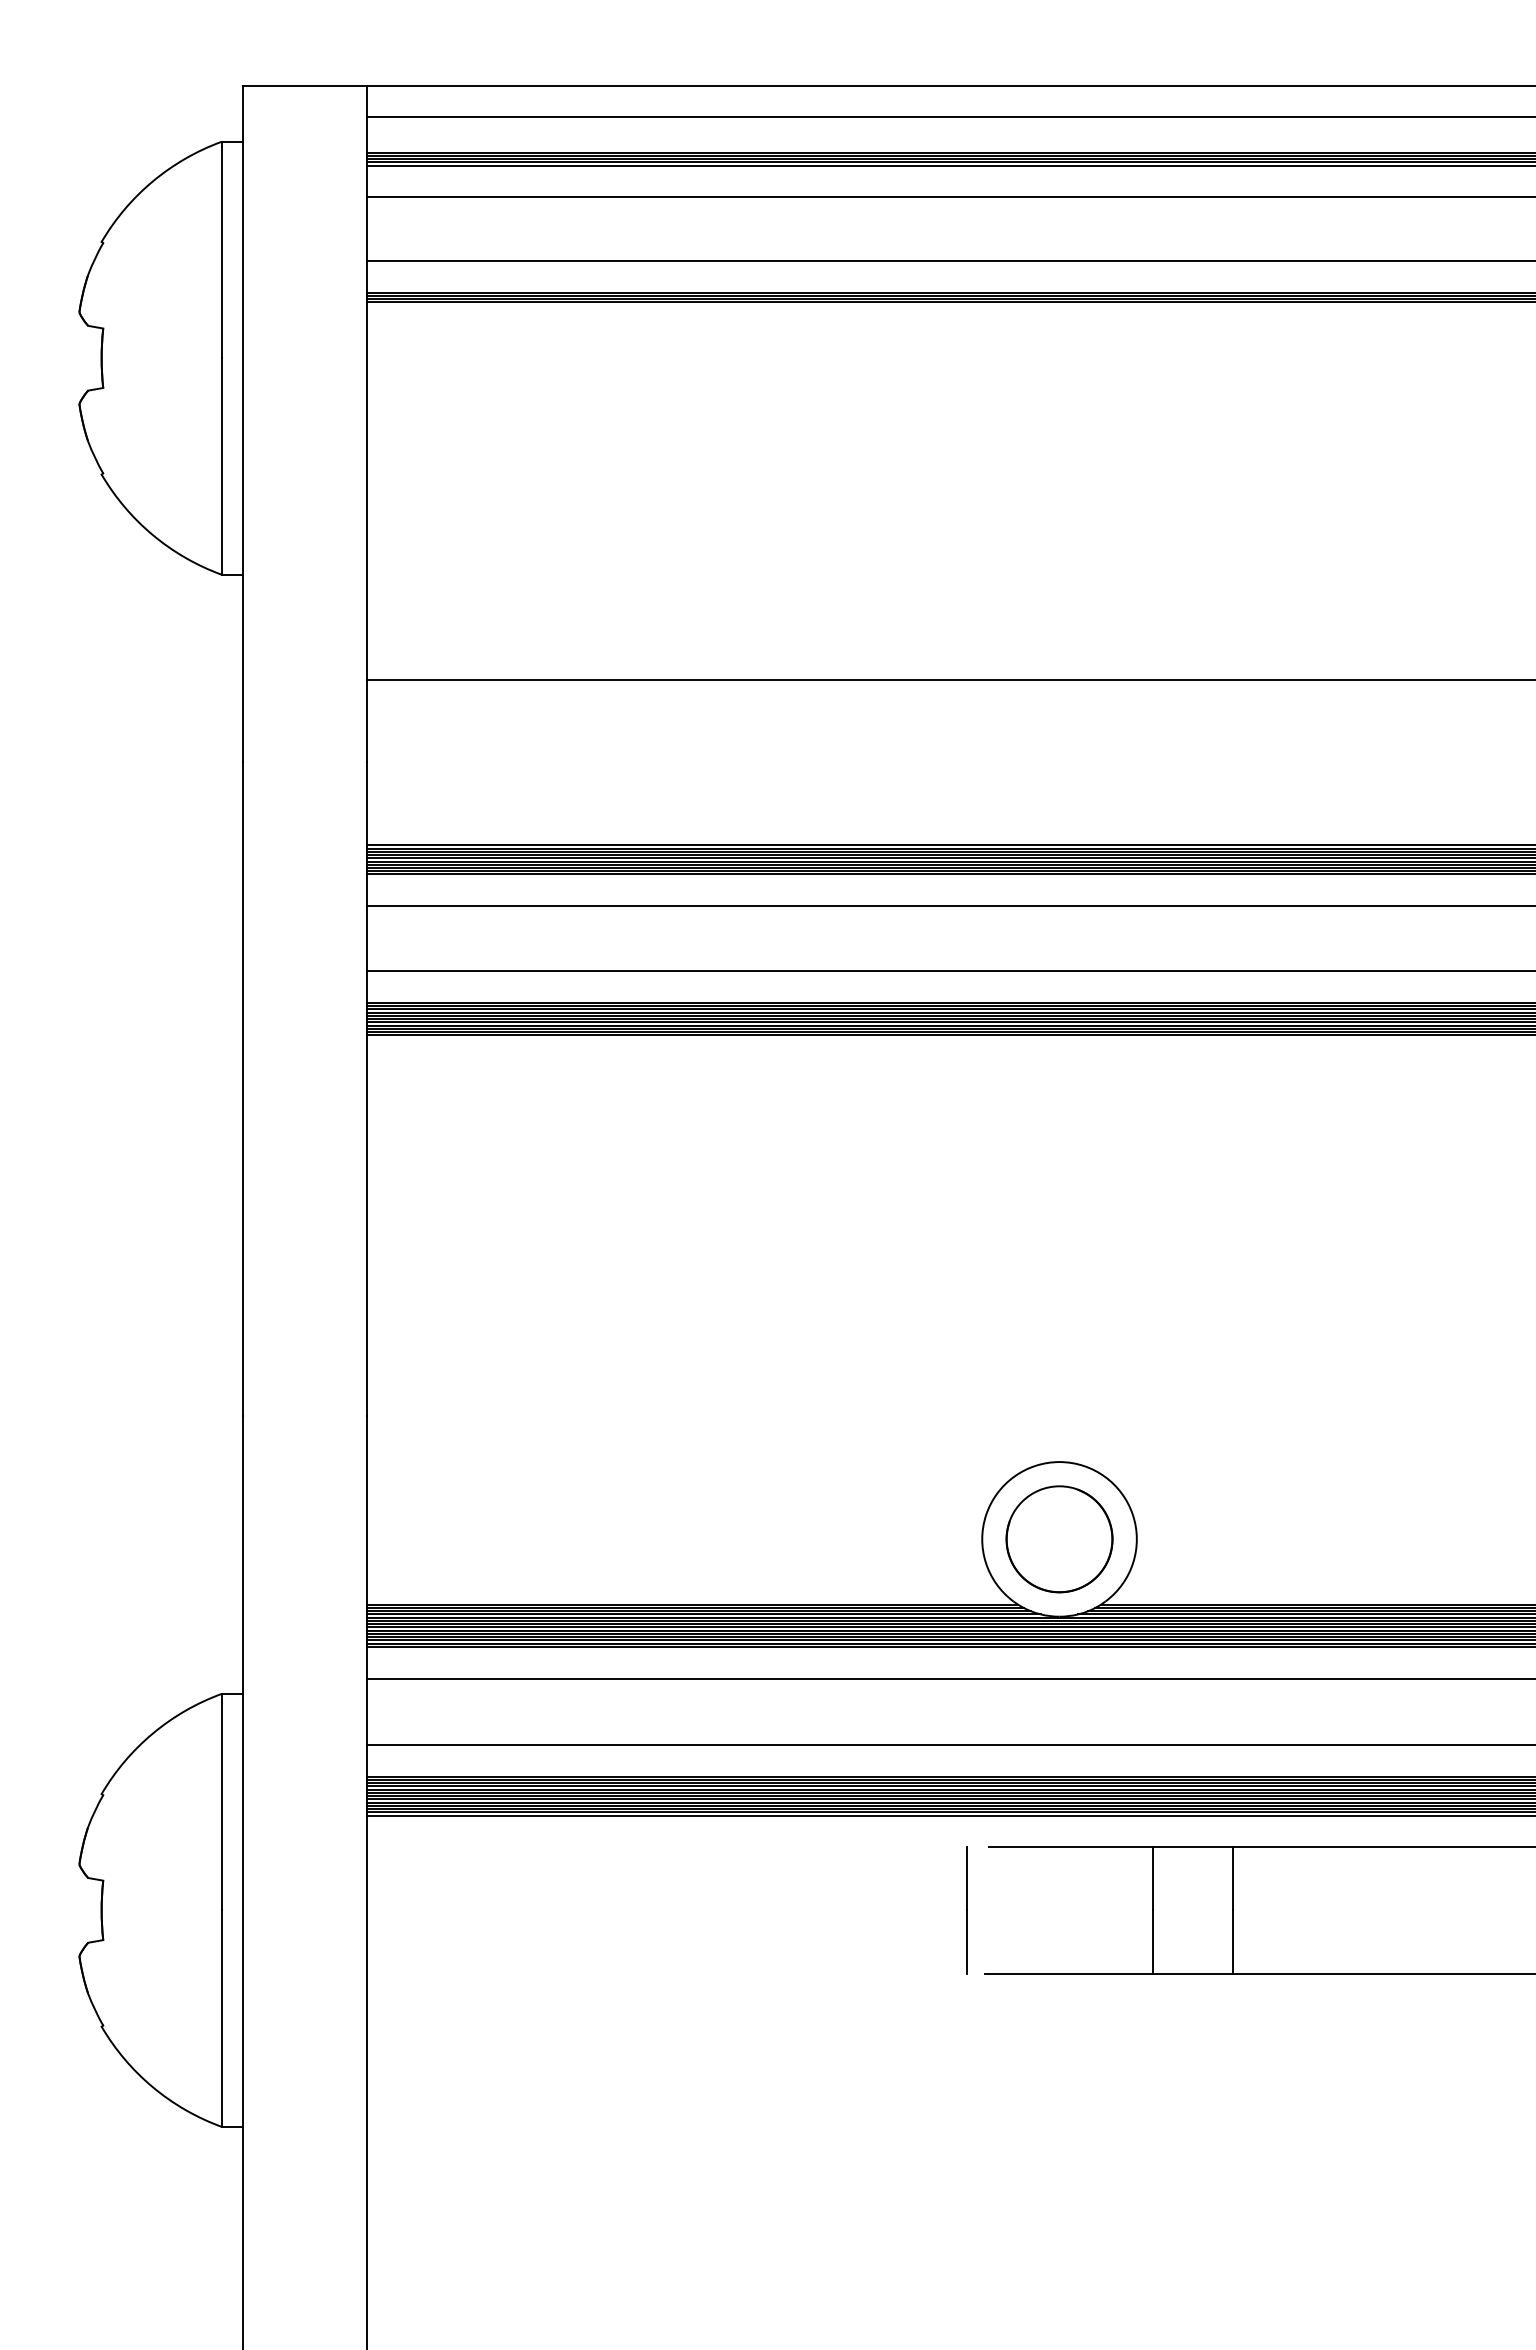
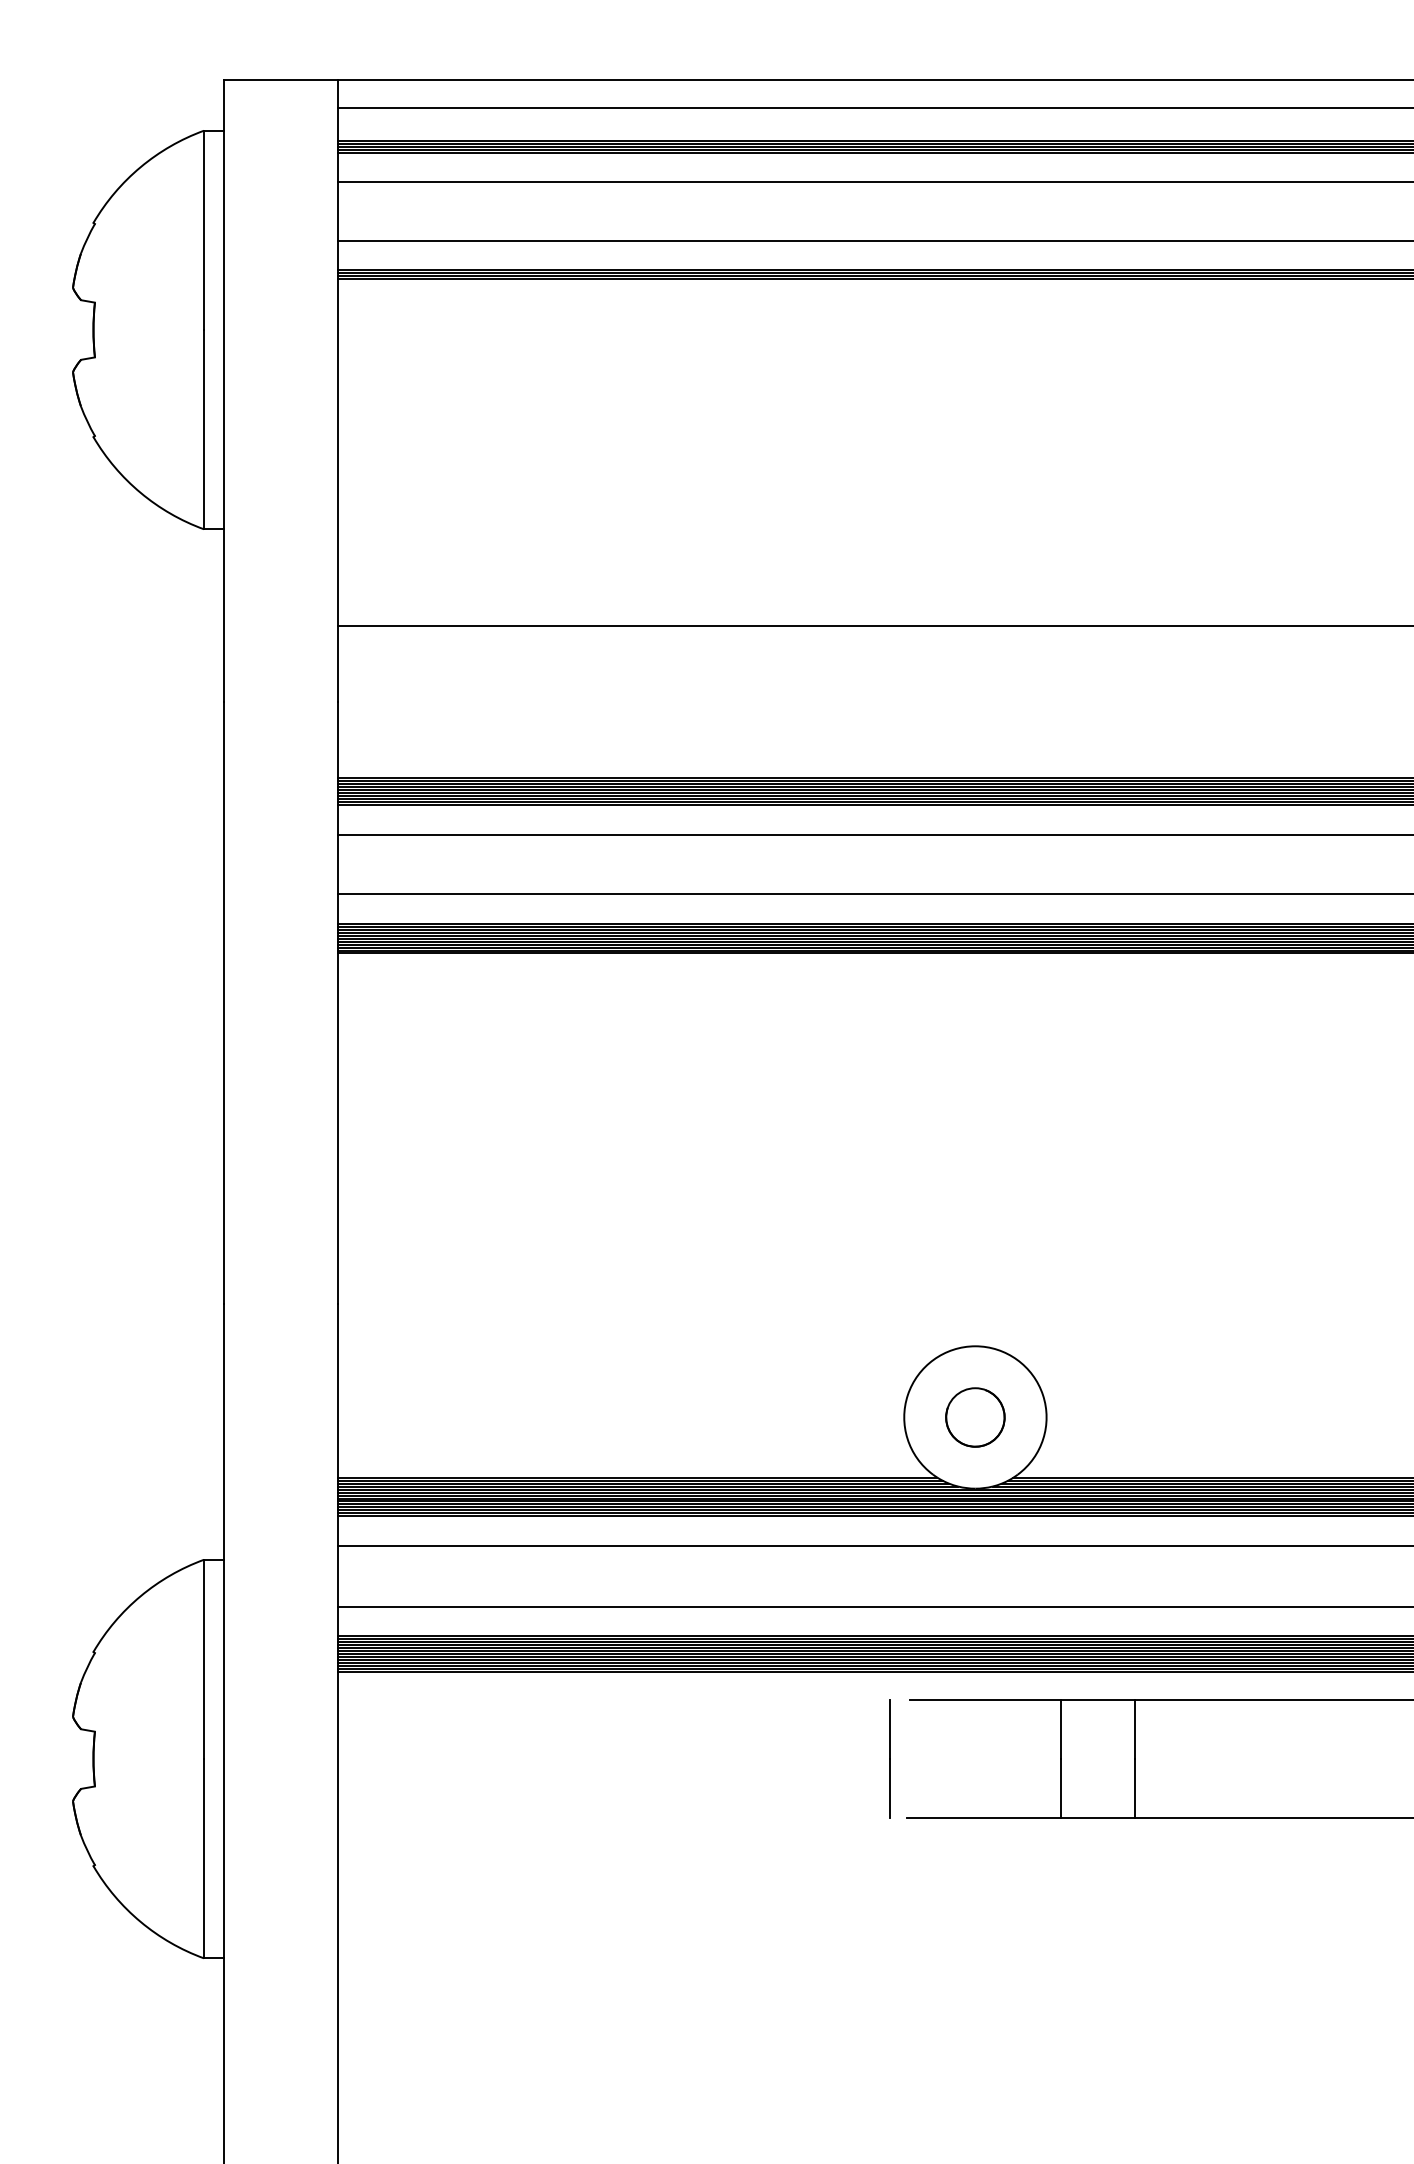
circle: (1059, 1539) -> (975, 1417), size x0.6

